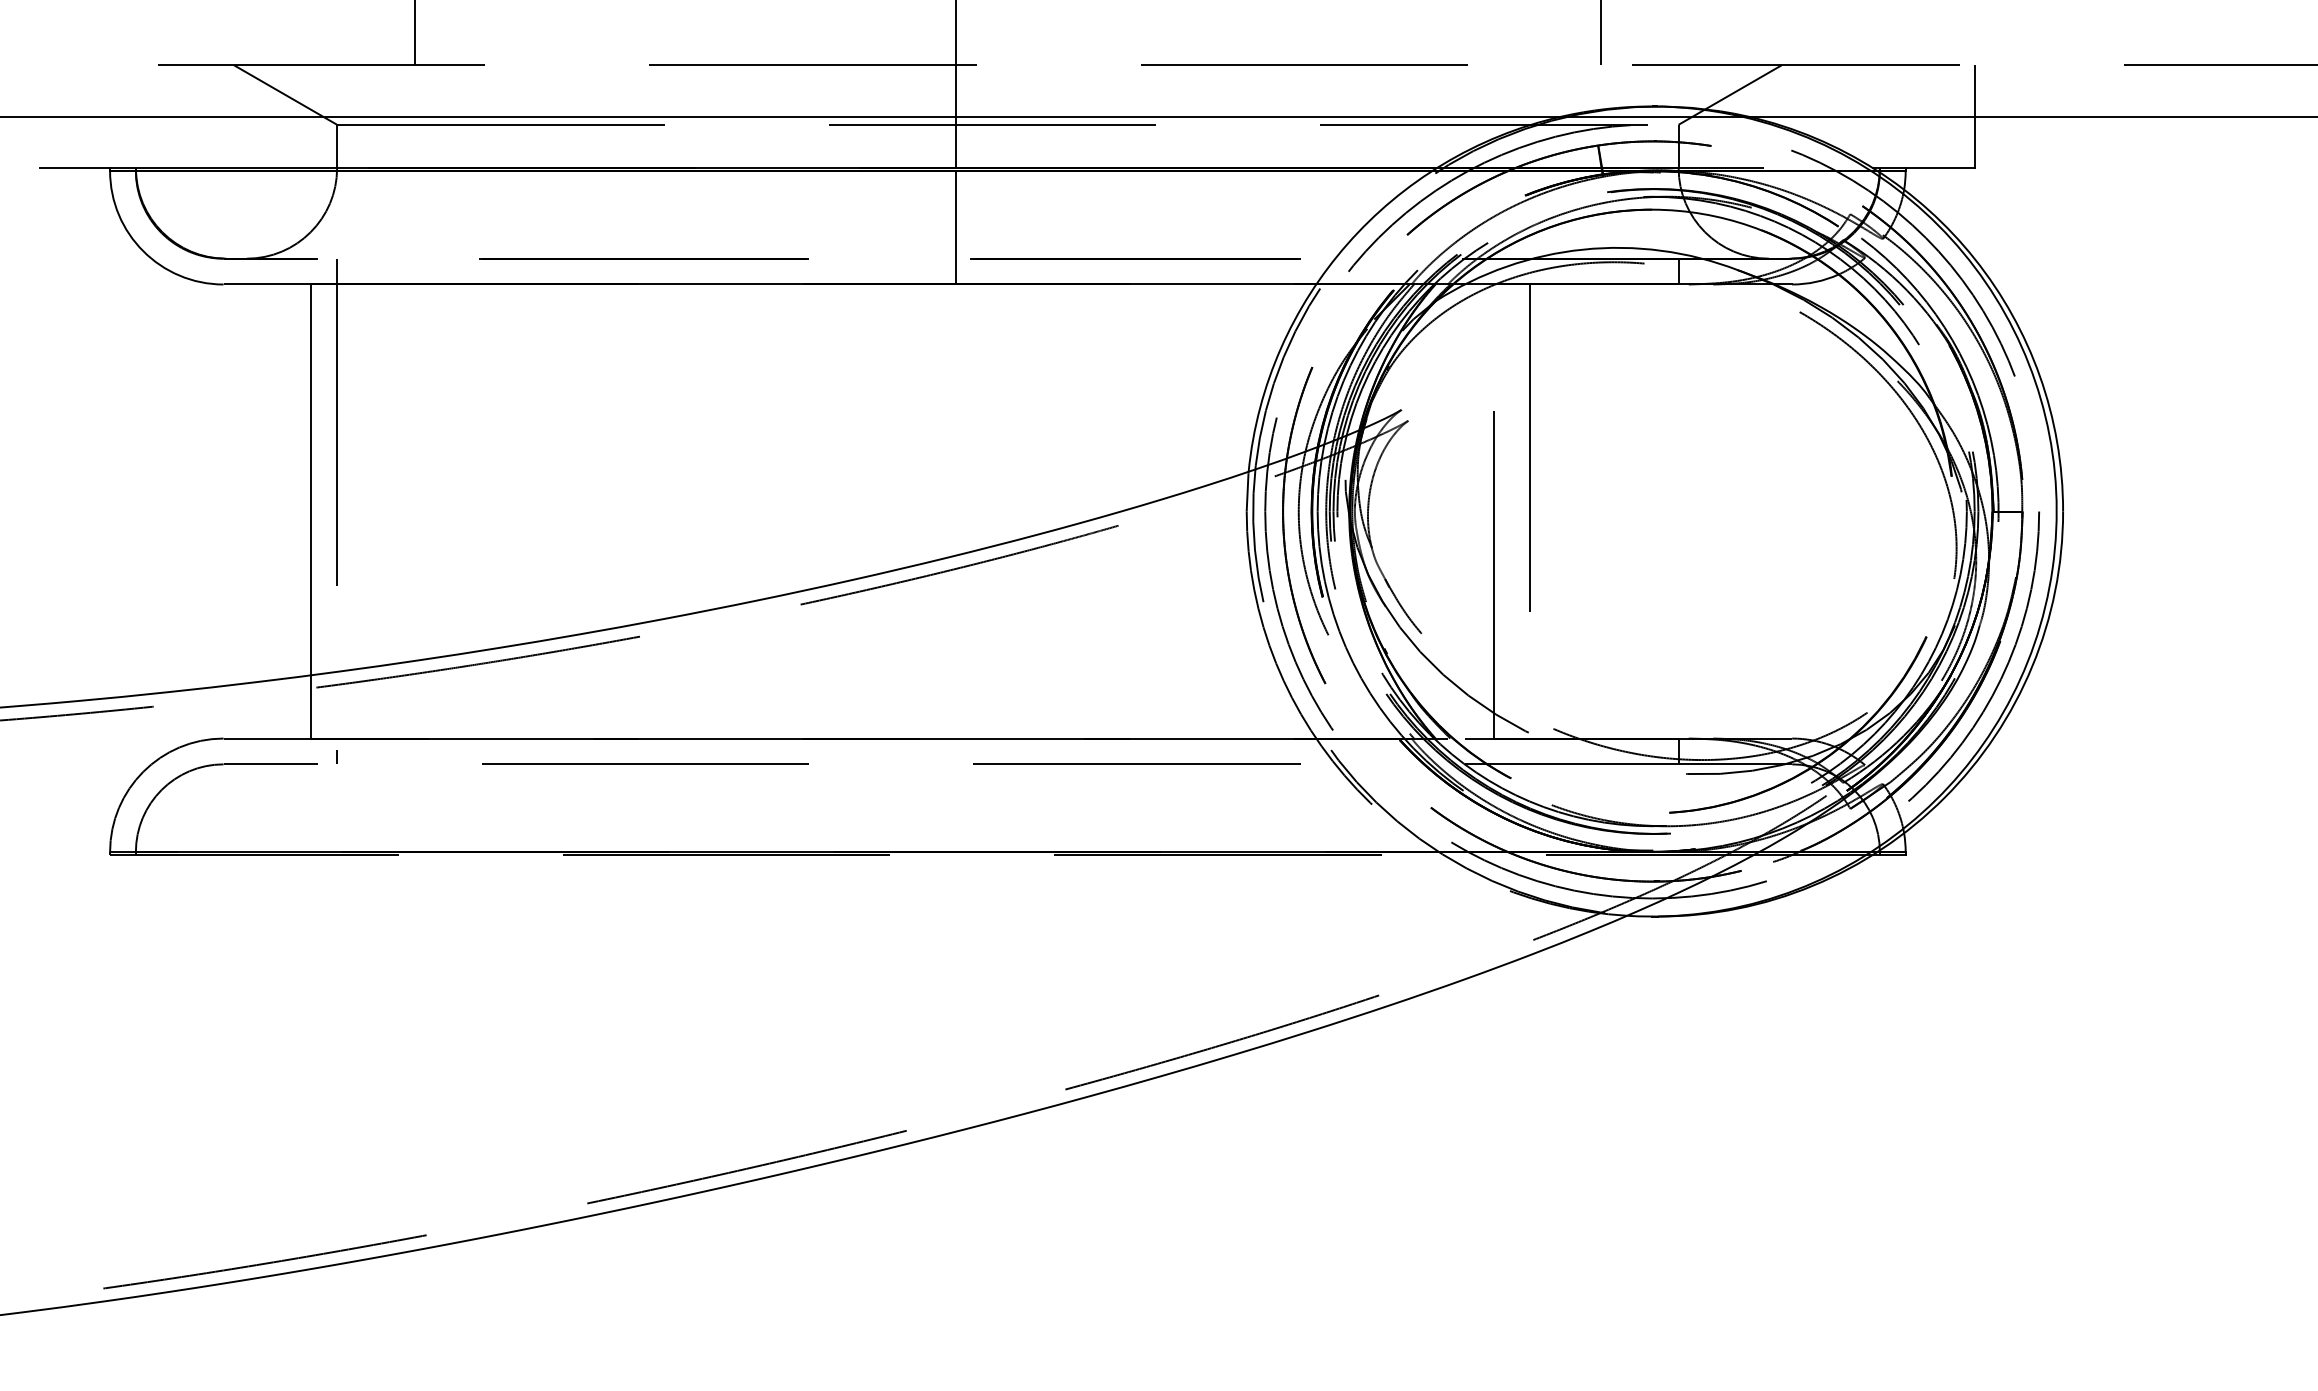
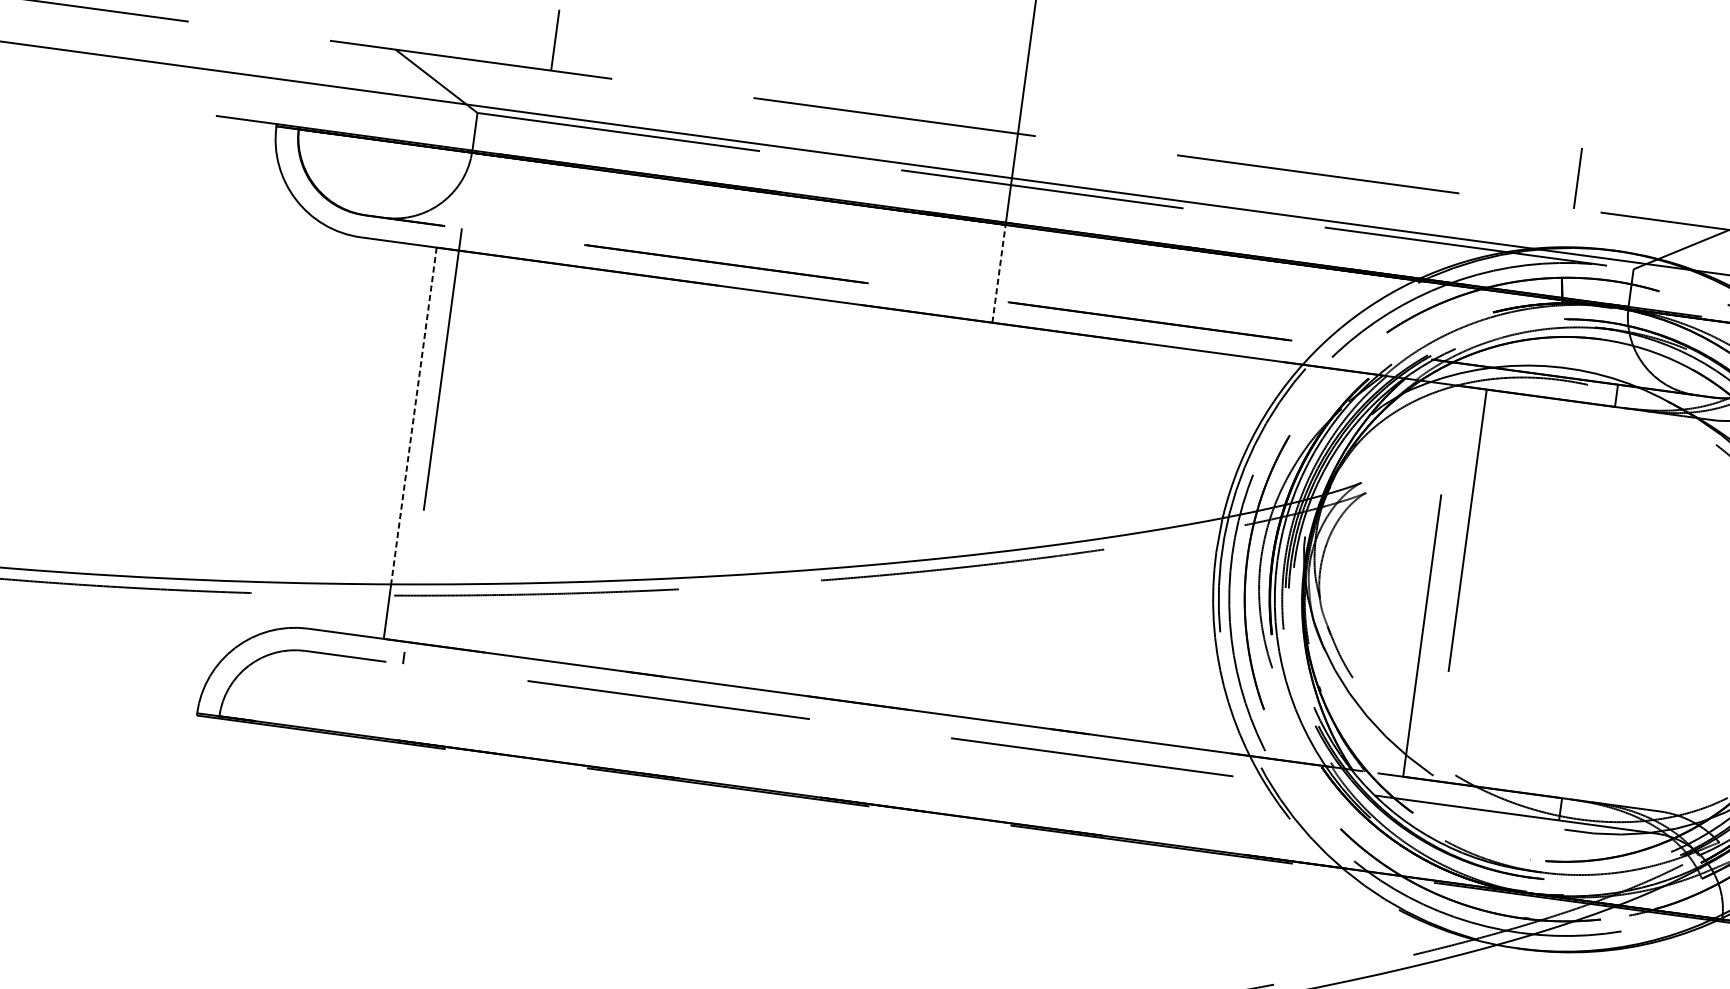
line: (956, 227) -> (999, 273), solid -> dashed
line: (311, 480) -> (414, 416), solid -> dashed

